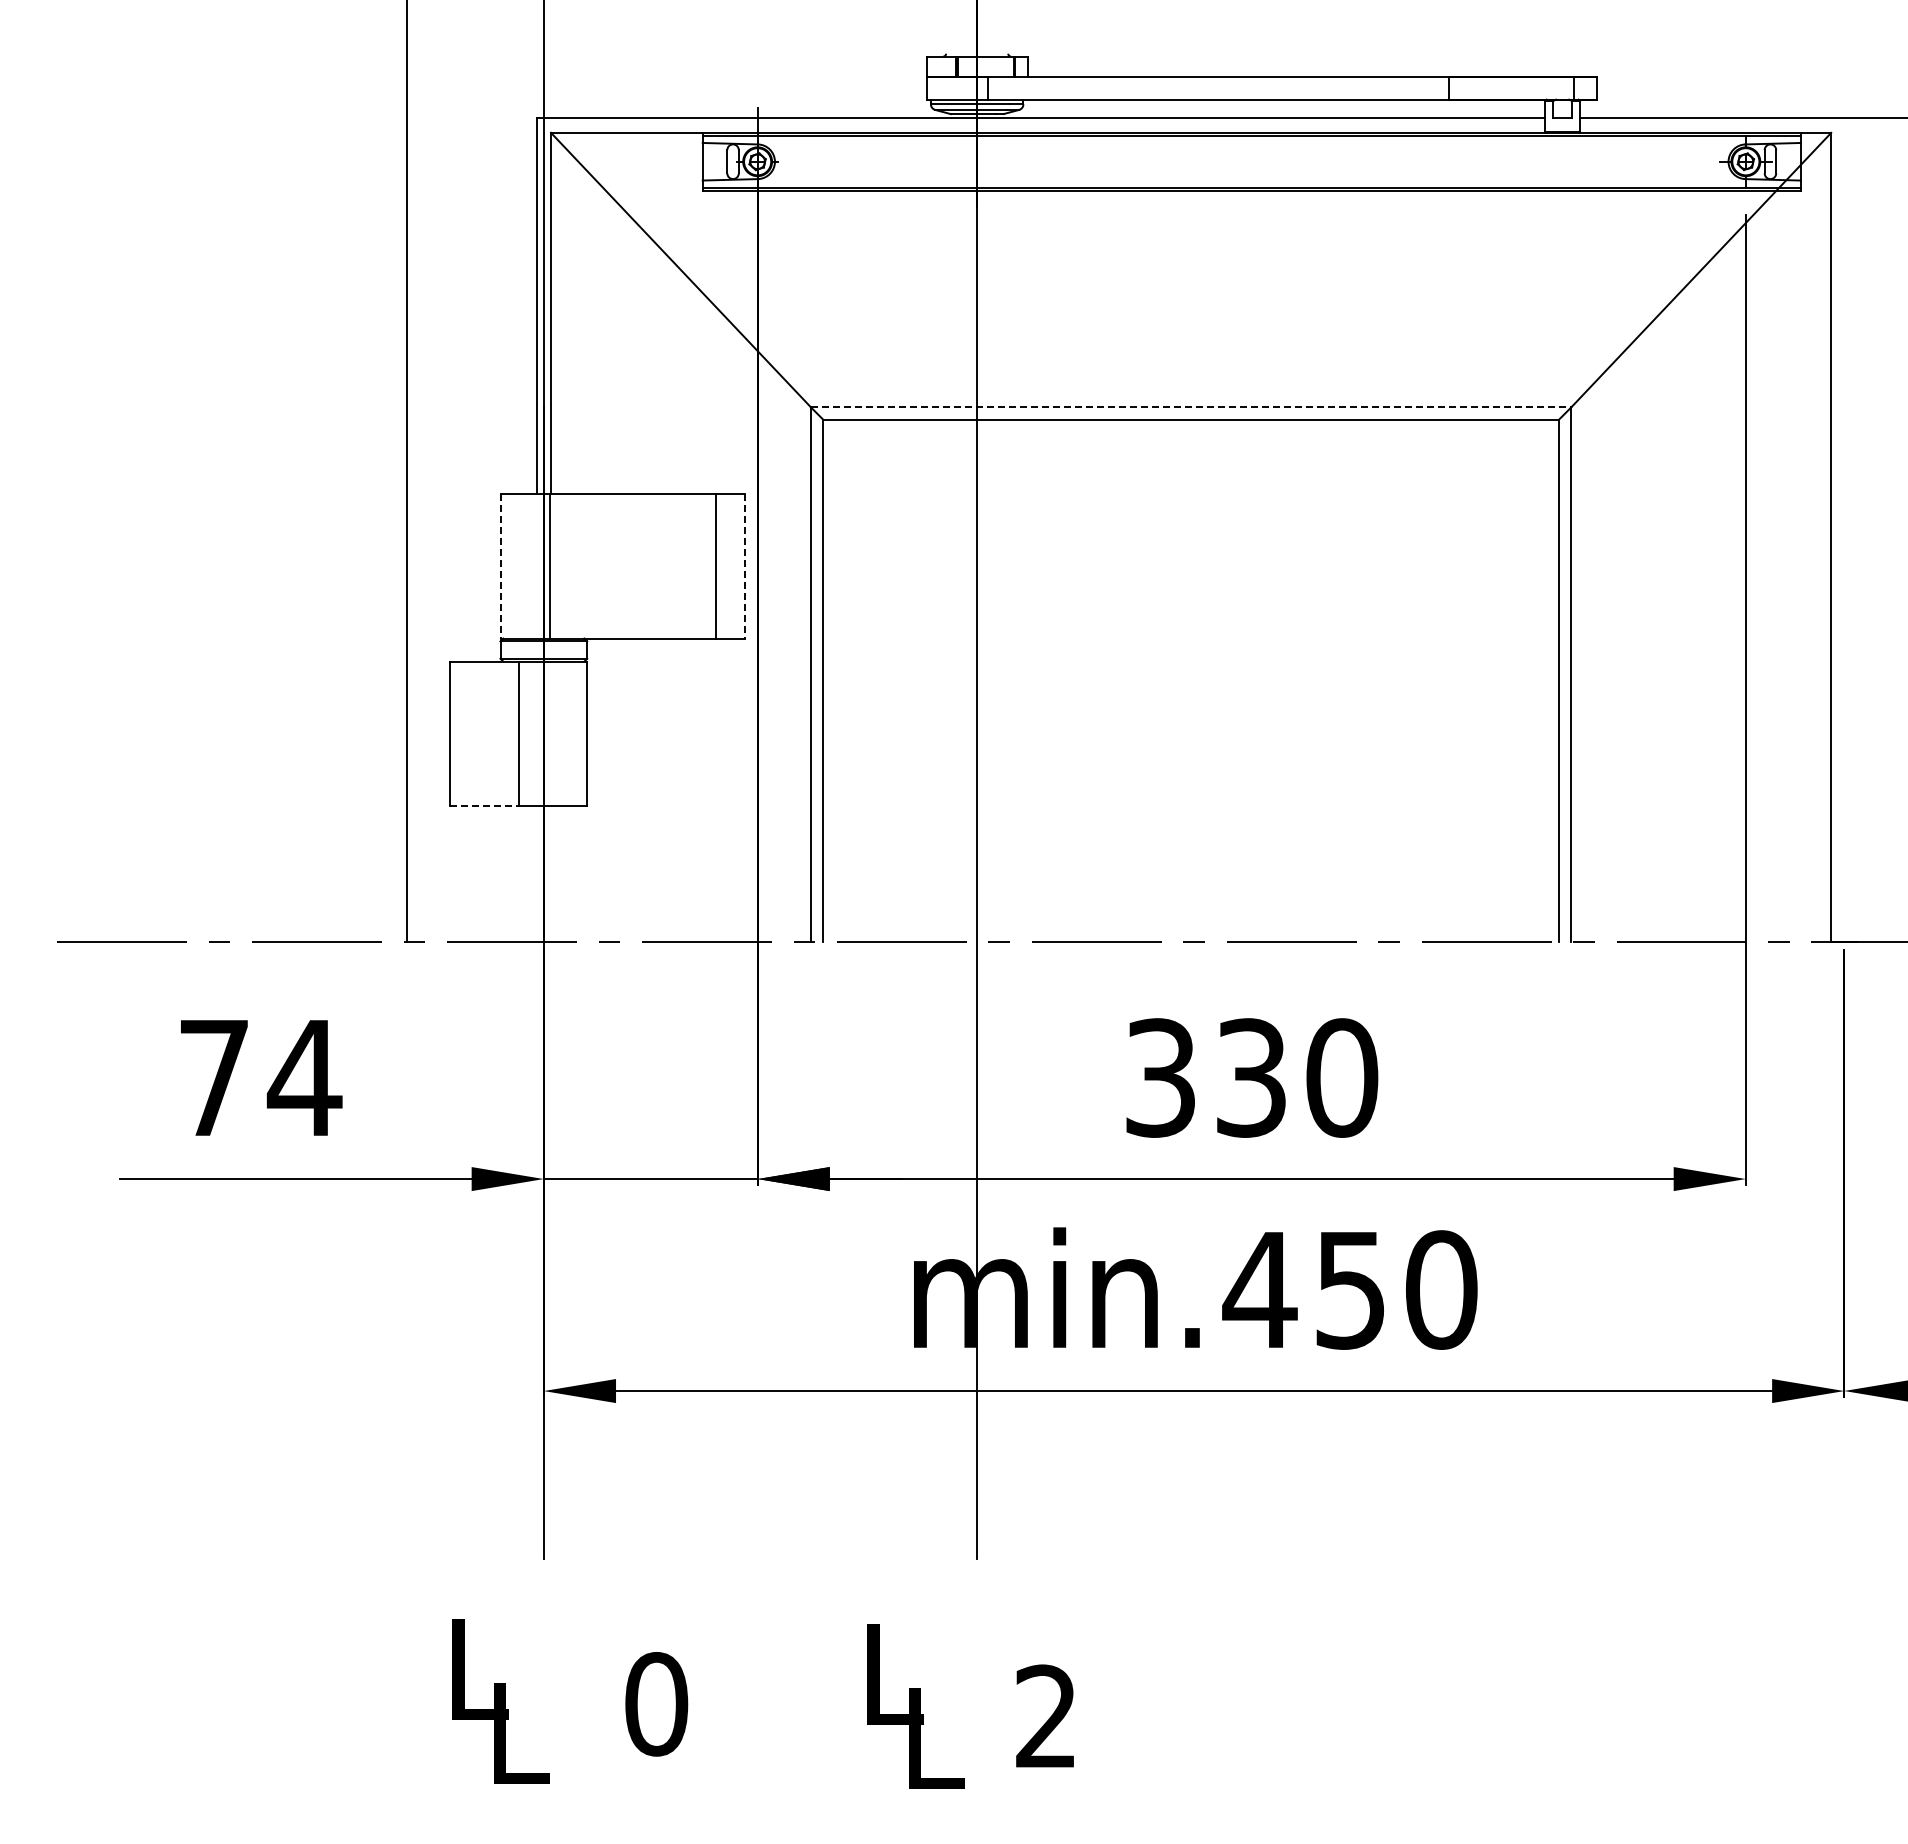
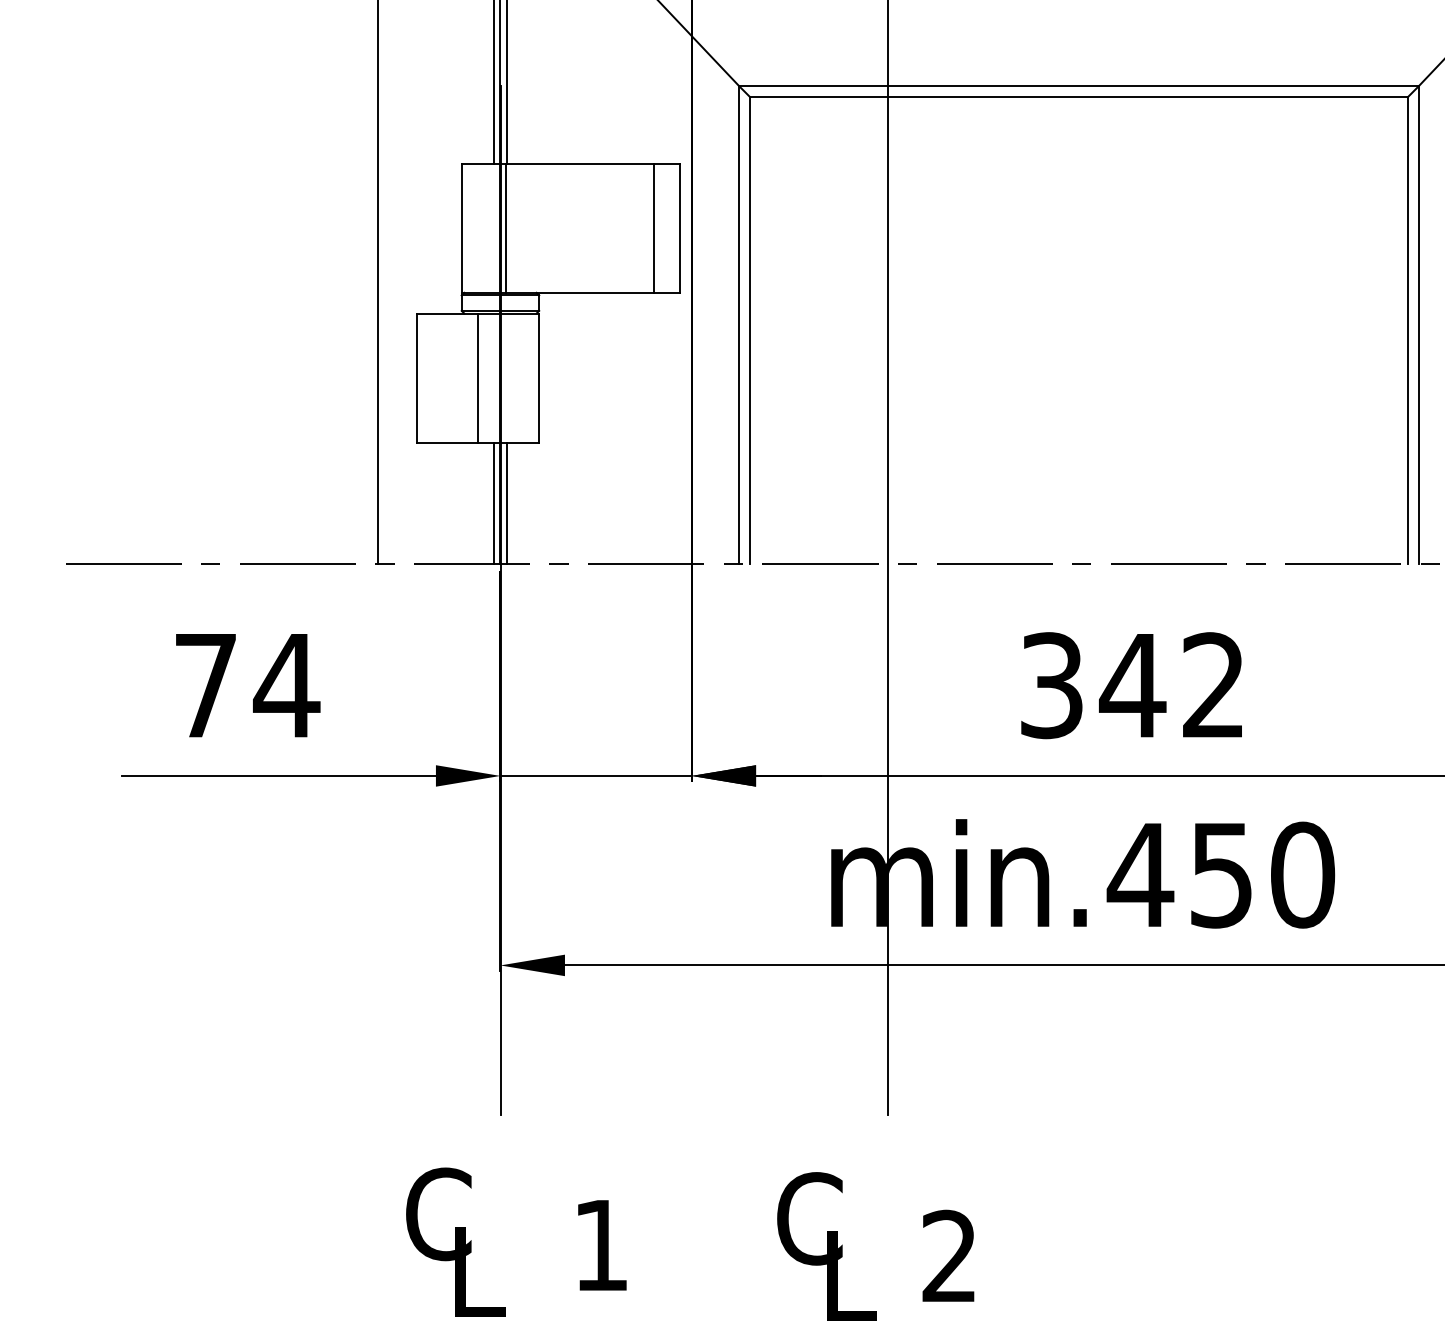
line: (1191, 407) -> (1079, 86), dashed -> solid
line: (500, 566) -> (461, 228), dashed -> solid
line: (744, 566) -> (679, 228), dashed -> solid
line: (484, 806) -> (447, 442), dashed -> solid
line: (536, 873) -> (493, 502), added
line: (551, 873) -> (507, 502), added
text: (1295, 1077) -> (1172, 685), 330 -> 342
text: (474, 1669) -> (438, 1214), L -> C
text: (889, 1674) -> (809, 1218), L -> C
text: (656, 1704) -> (601, 1245), 0 -> 1

